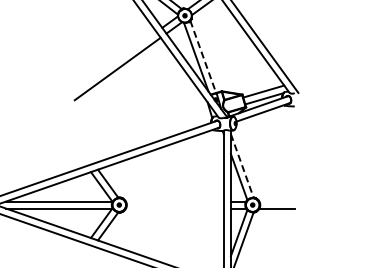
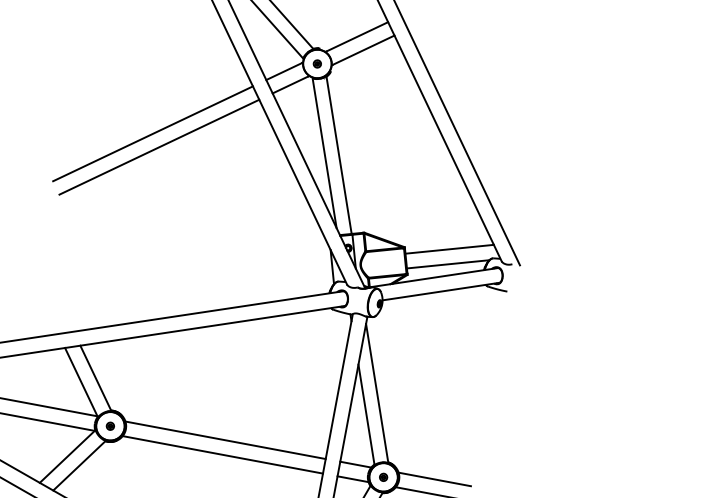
line: (203, 57) -> (339, 156), dashed -> solid
line: (113, 63) -> (152, 134), added
line: (242, 166) -> (377, 394), dashed -> solid
line: (174, 201) -> (224, 440), added
line: (276, 201) -> (433, 479), added
line: (174, 208) -> (222, 454), added

